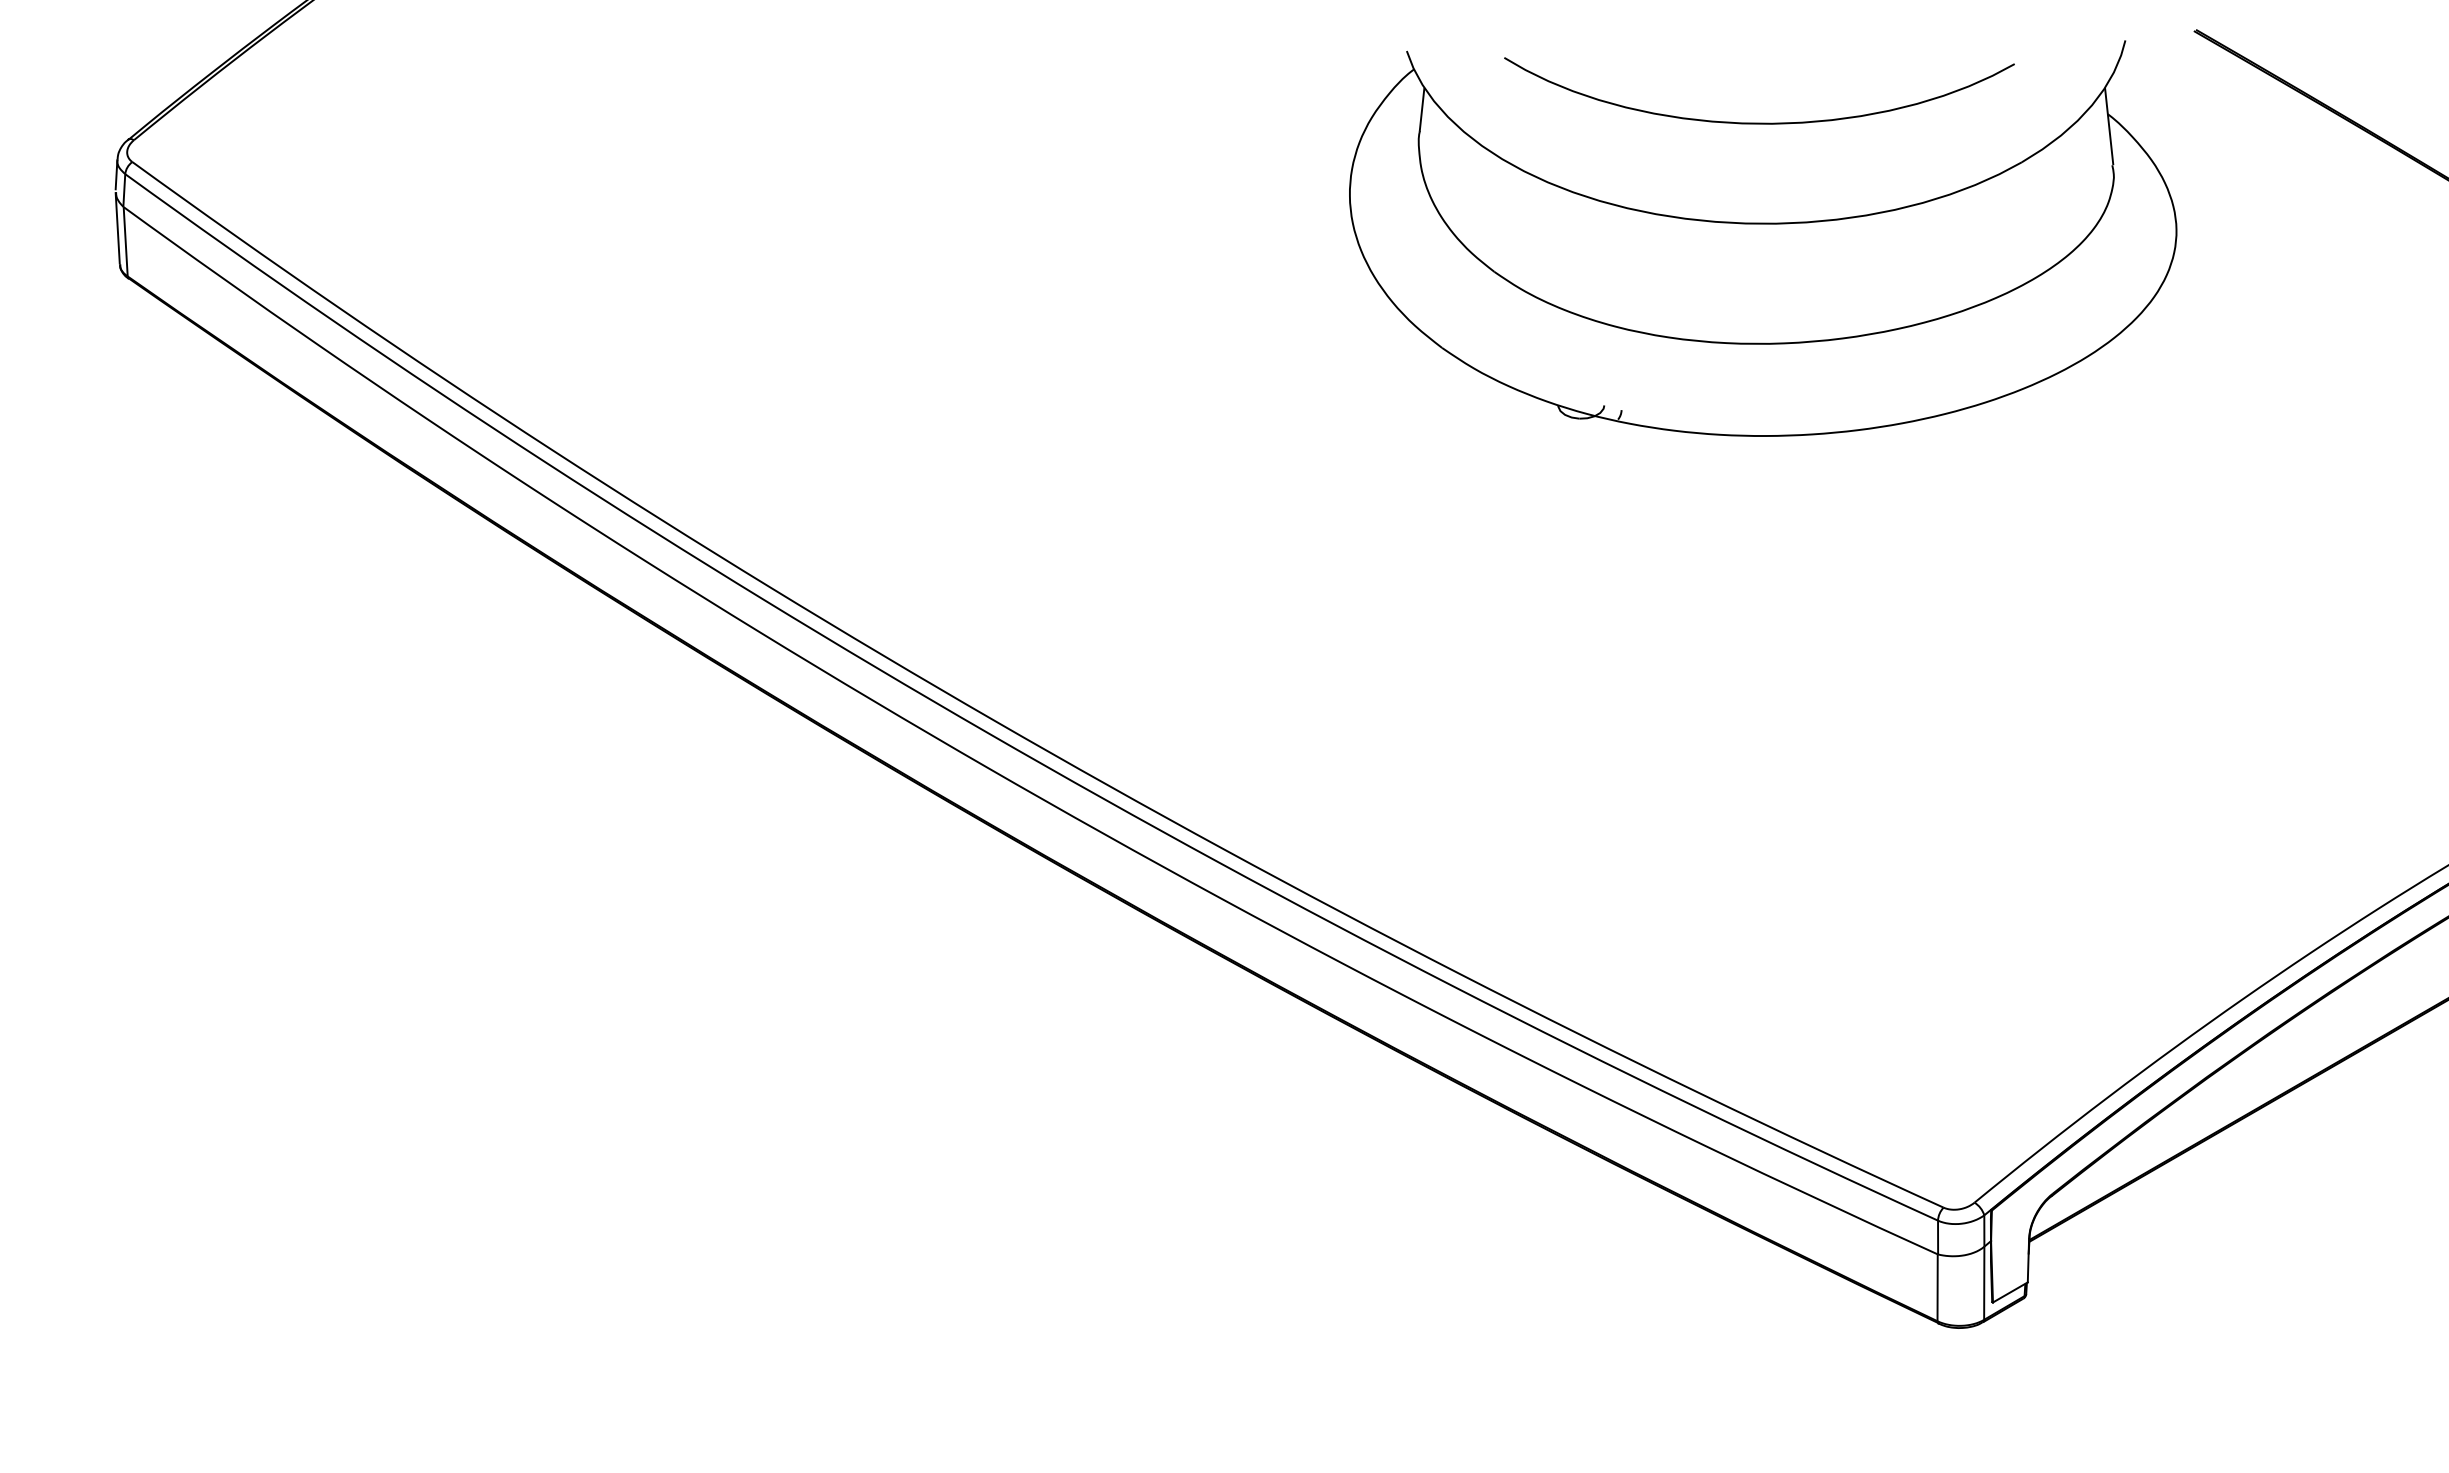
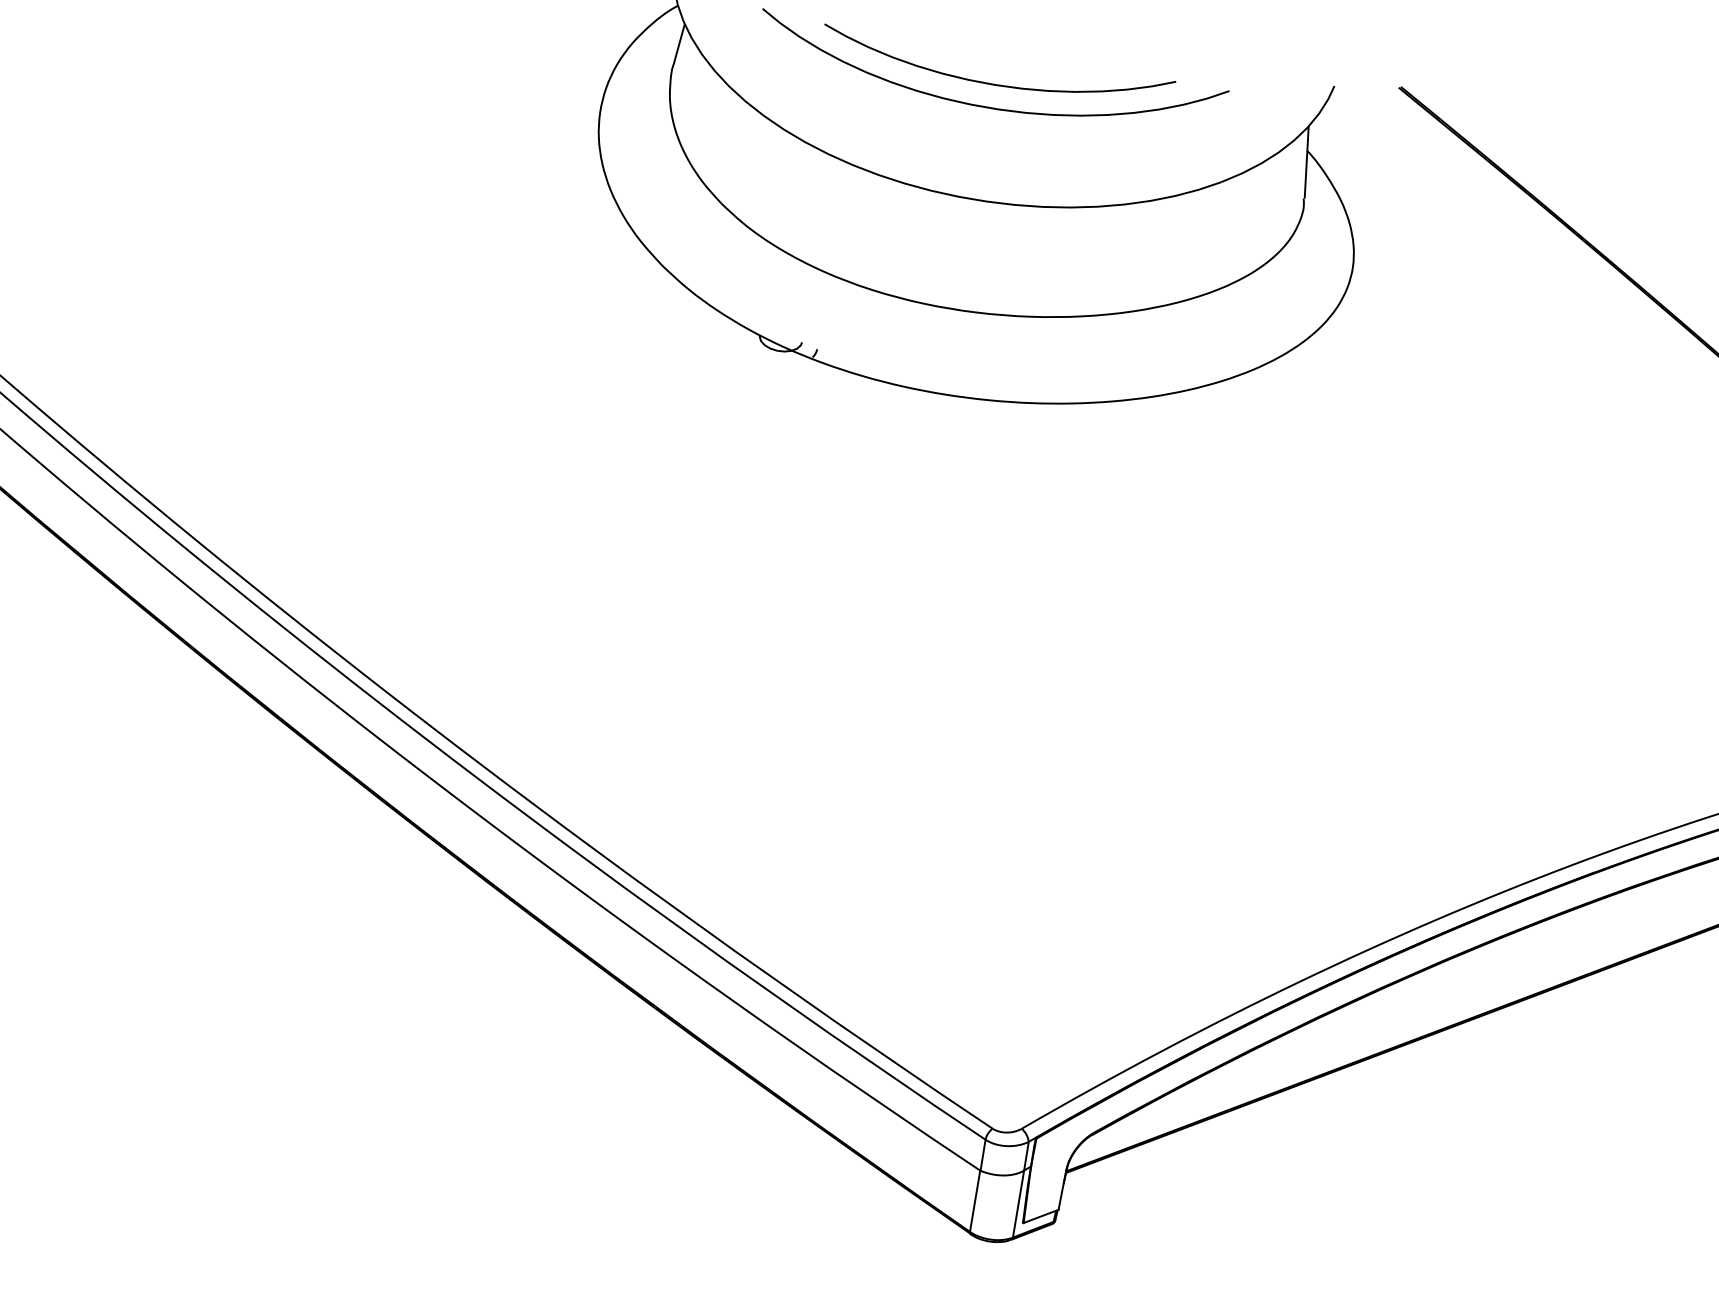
curve: (1764, 97) -> (995, 84), added

